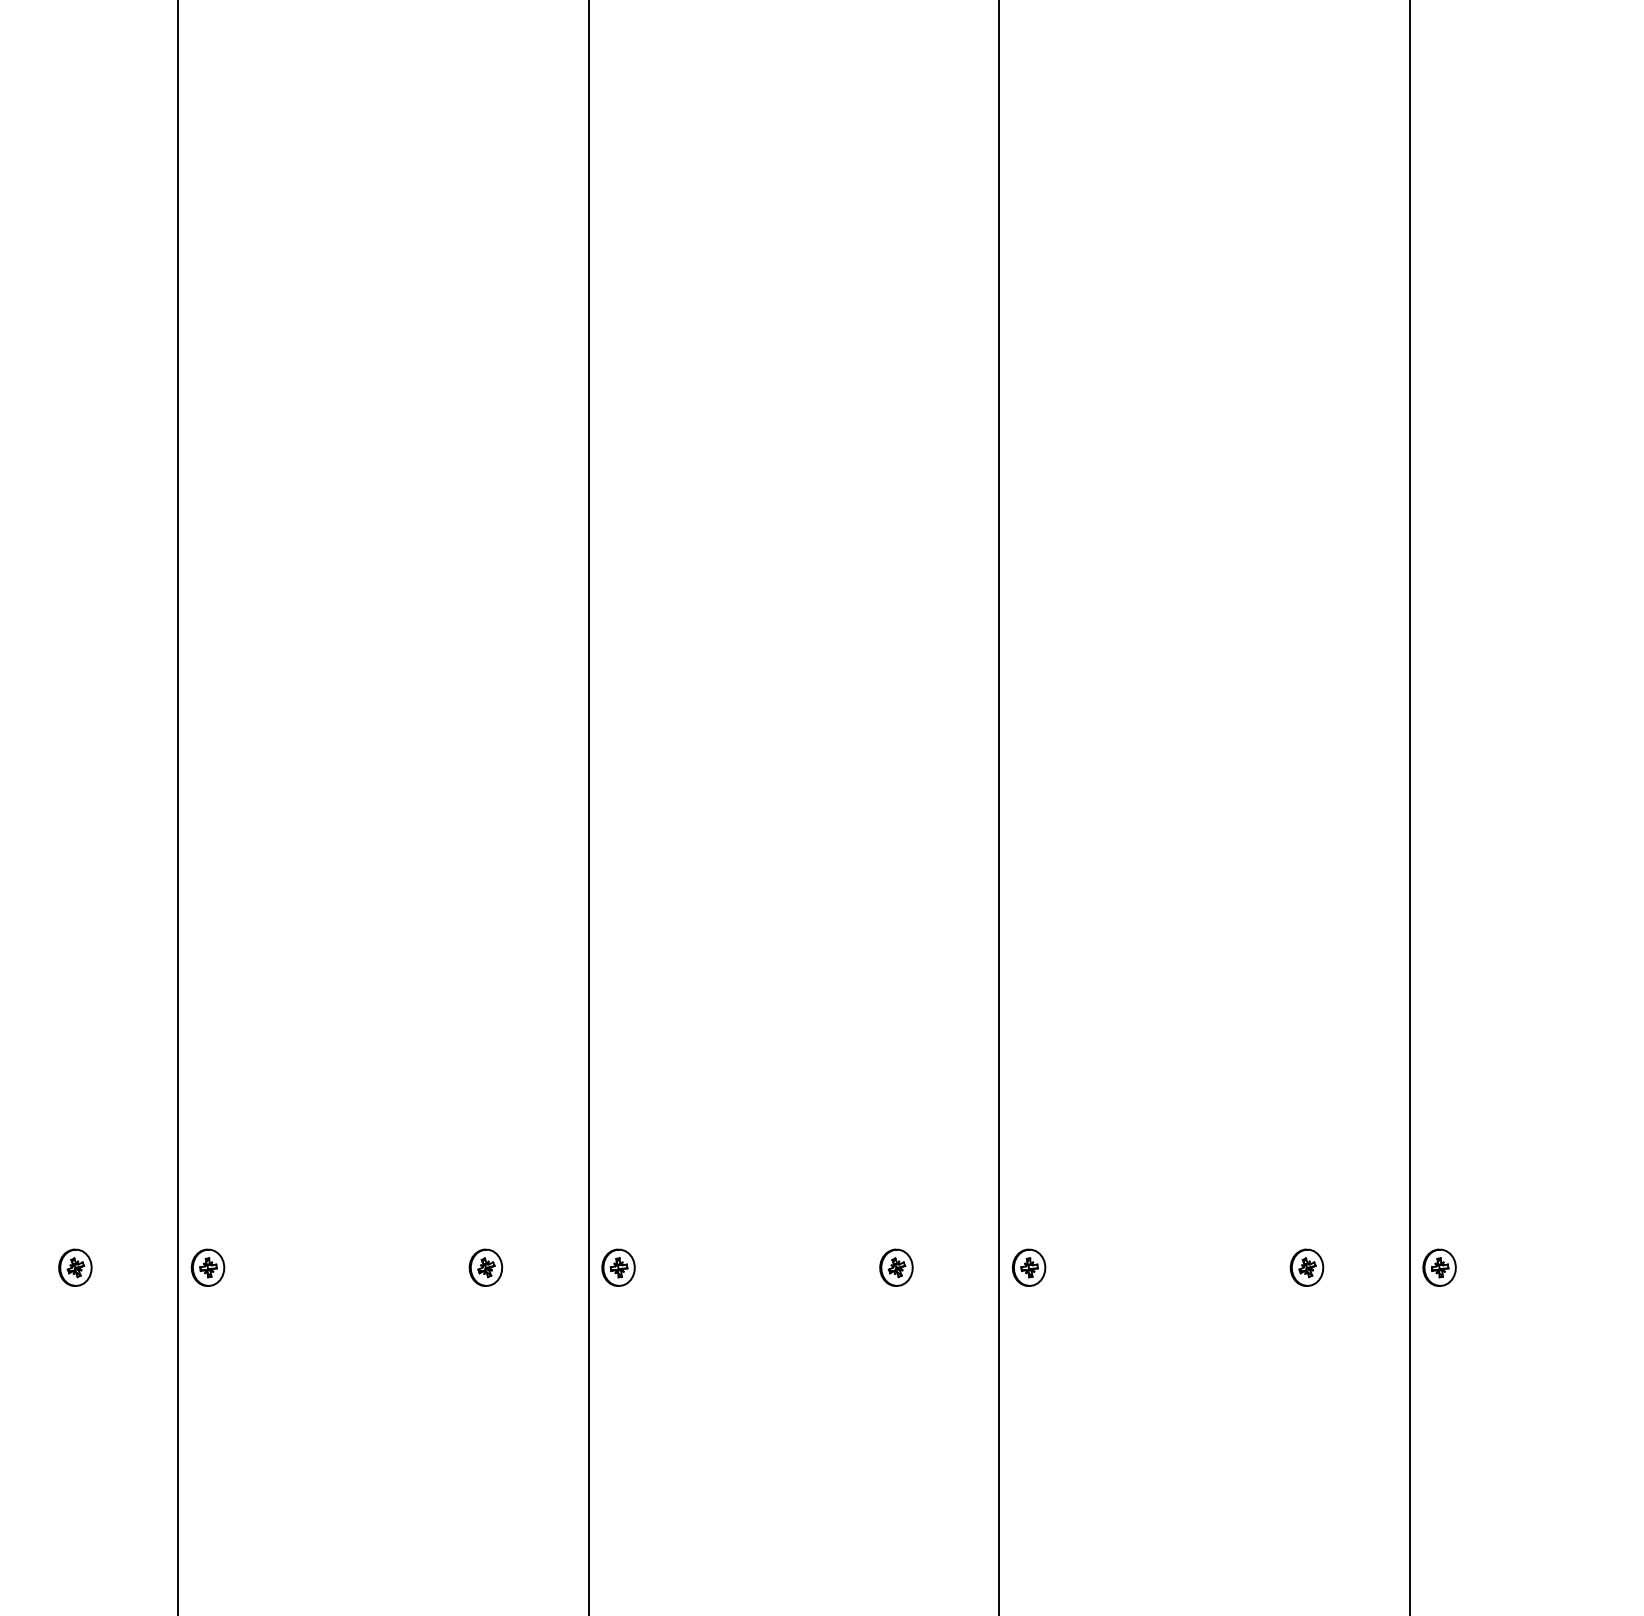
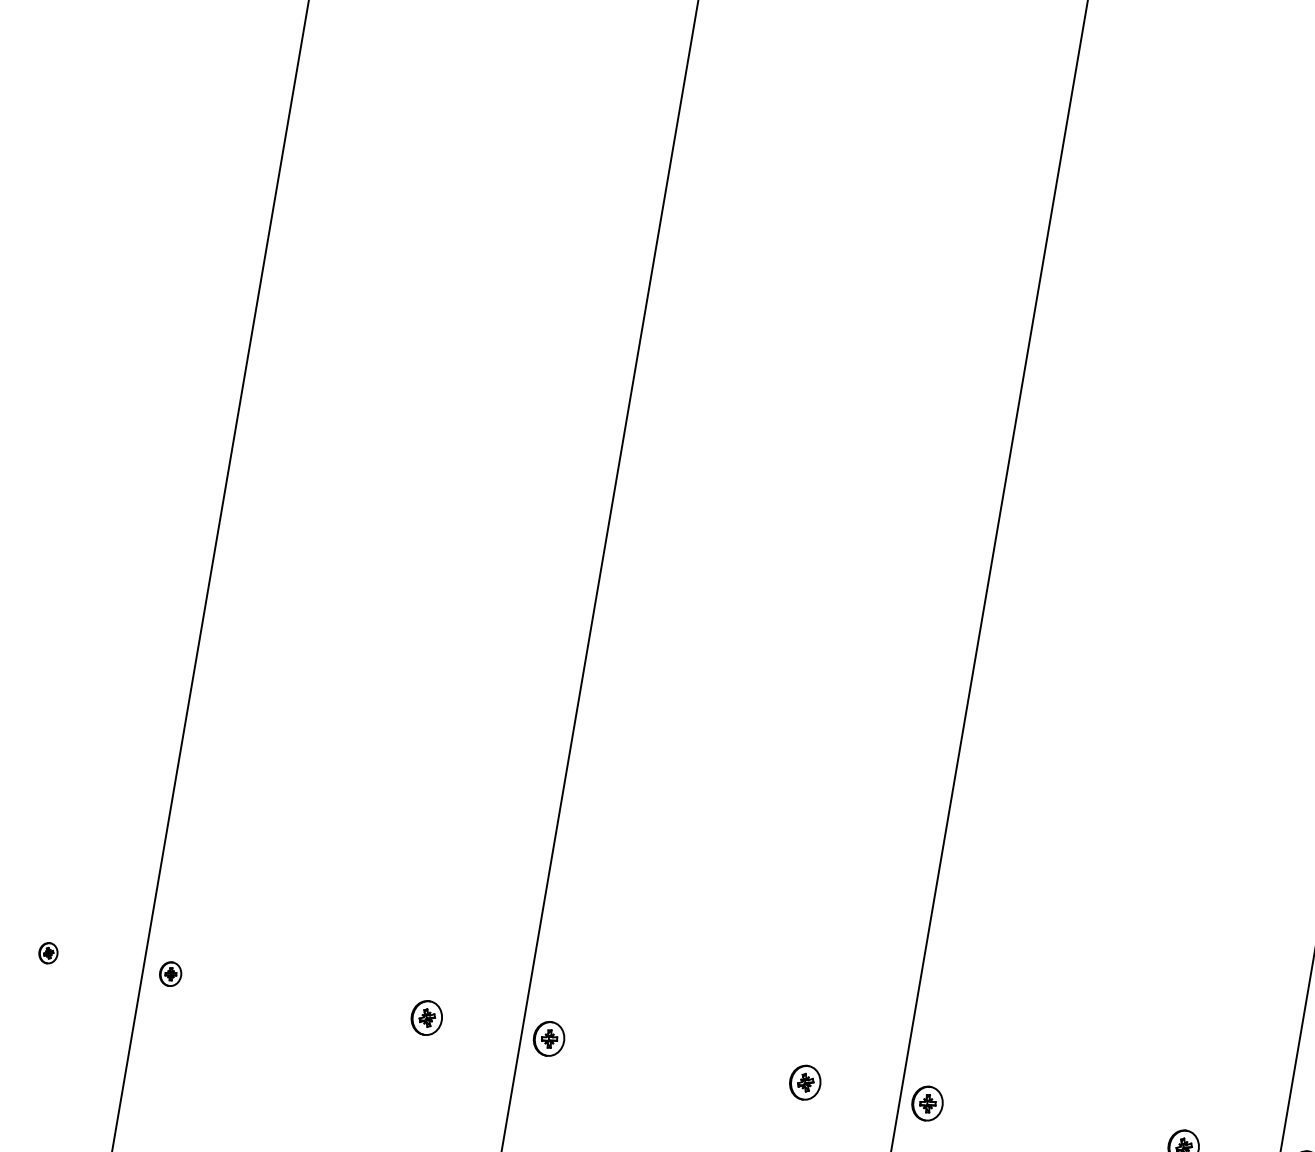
part: (75, 1267) -> (48, 953), size x0.6
part: (207, 1267) -> (170, 973), size x0.7

